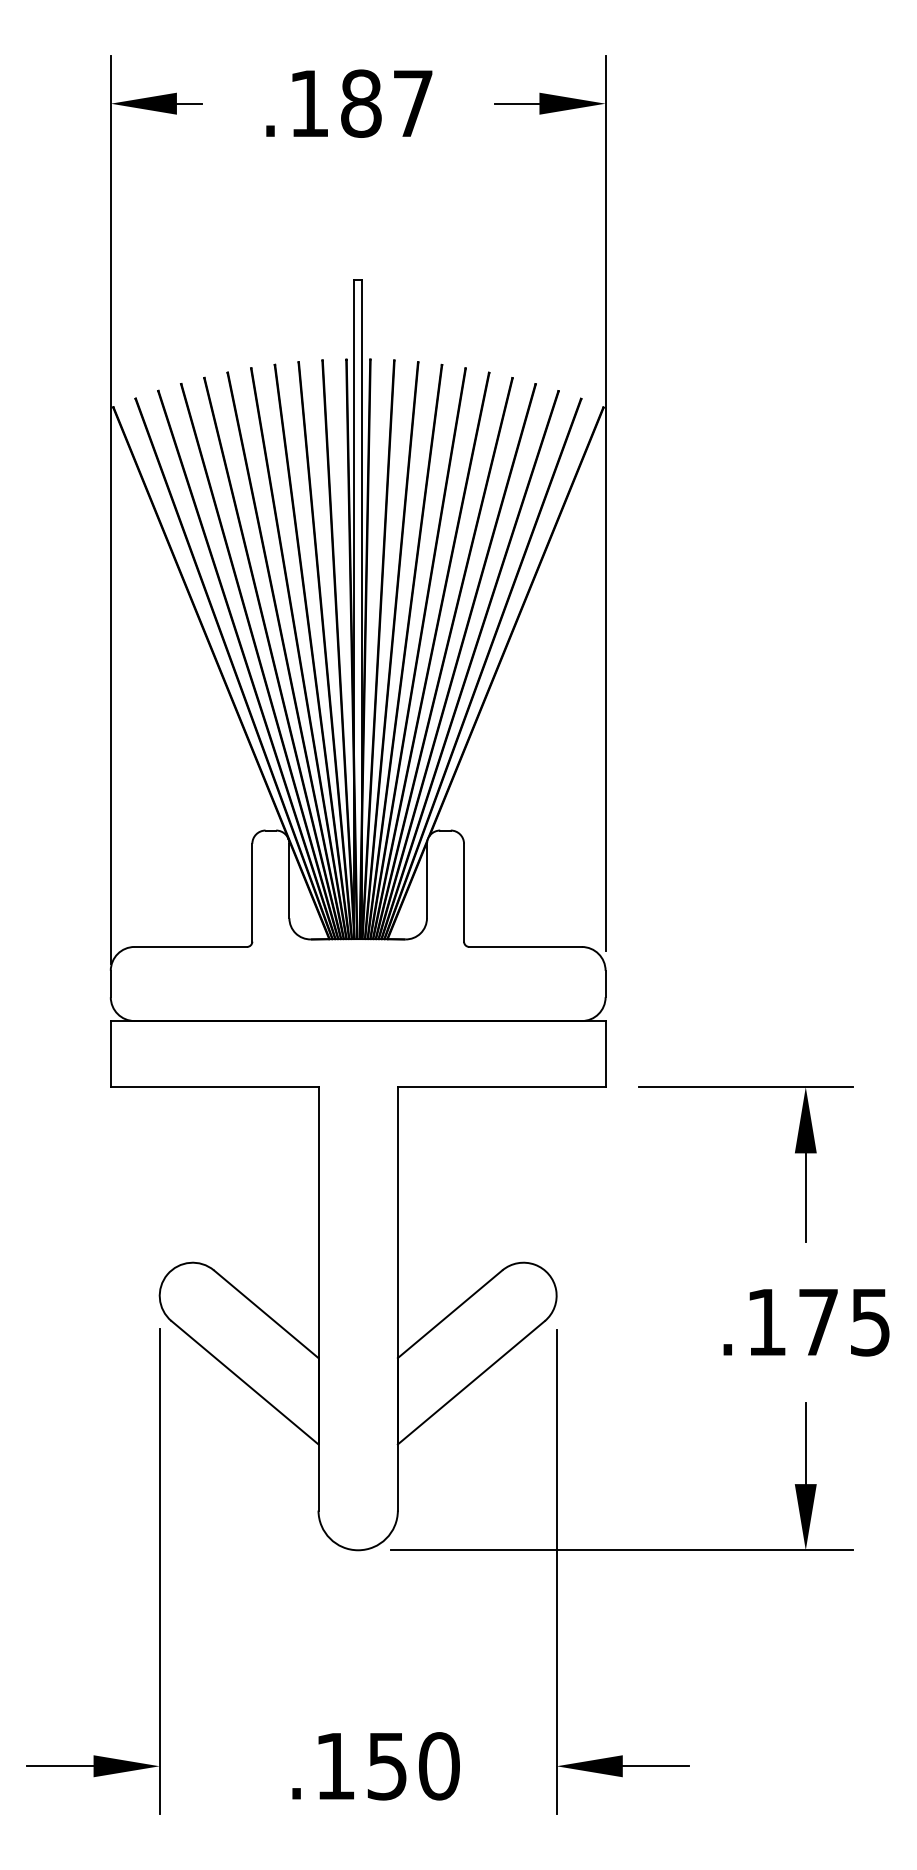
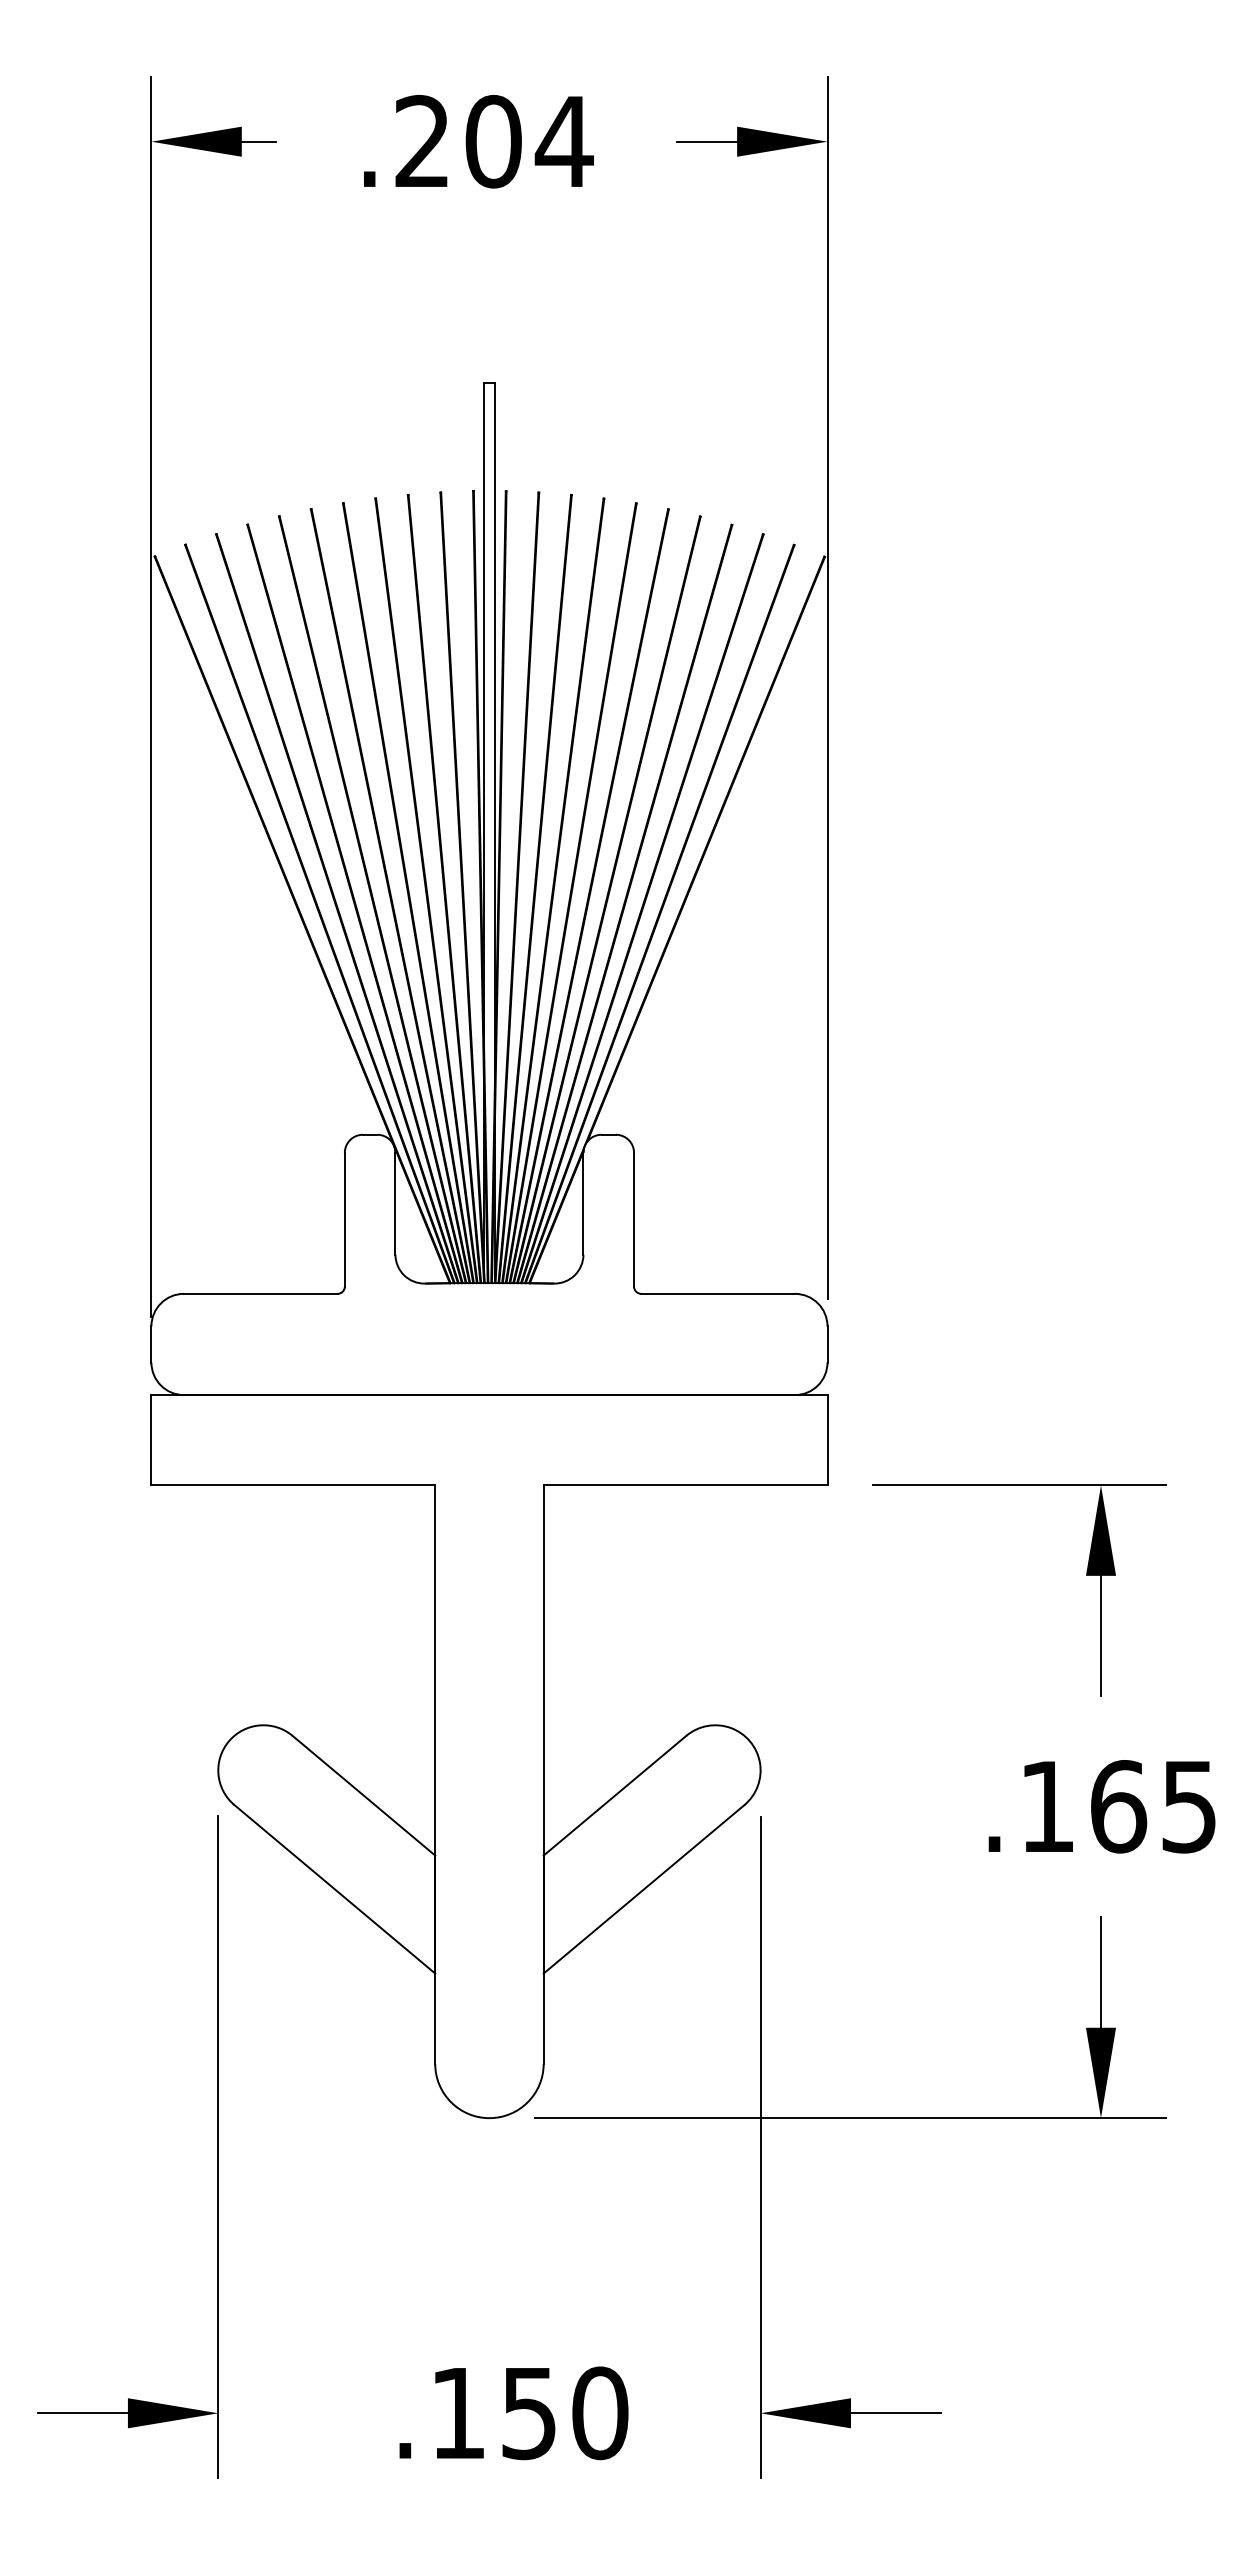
text: (361, 103) -> (494, 141), .187 -> .204
text: (819, 1322) -> (1119, 1806), .175 -> .165

